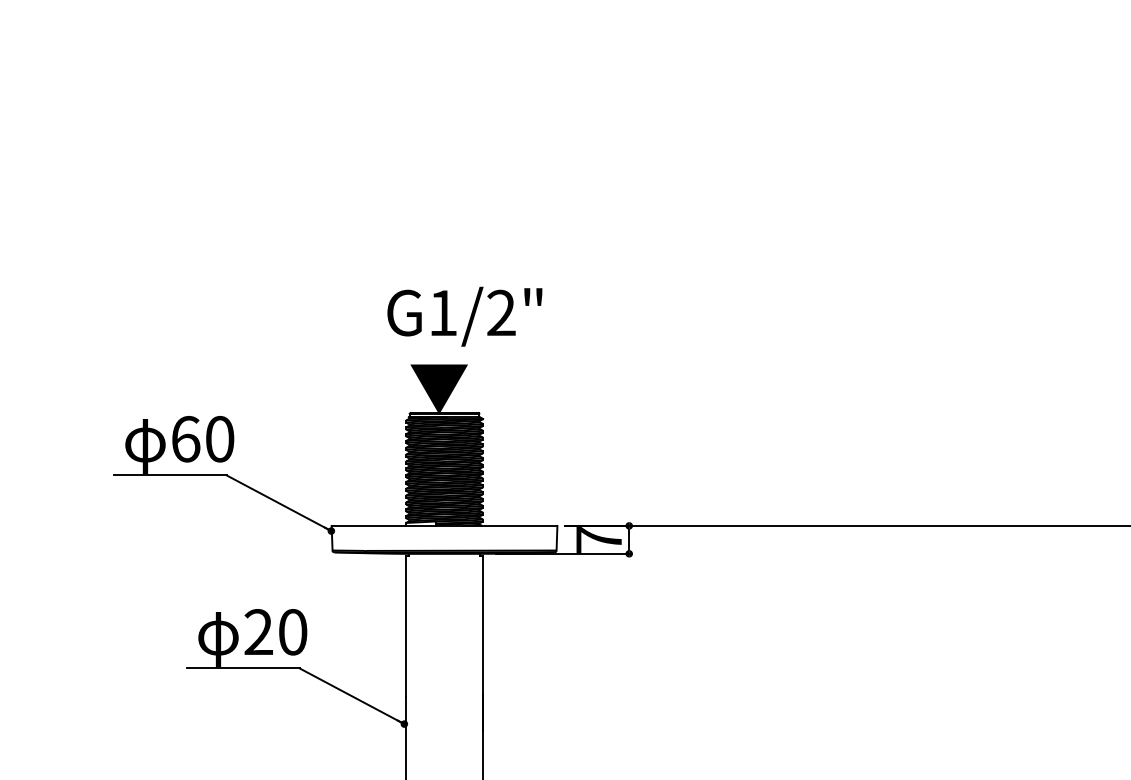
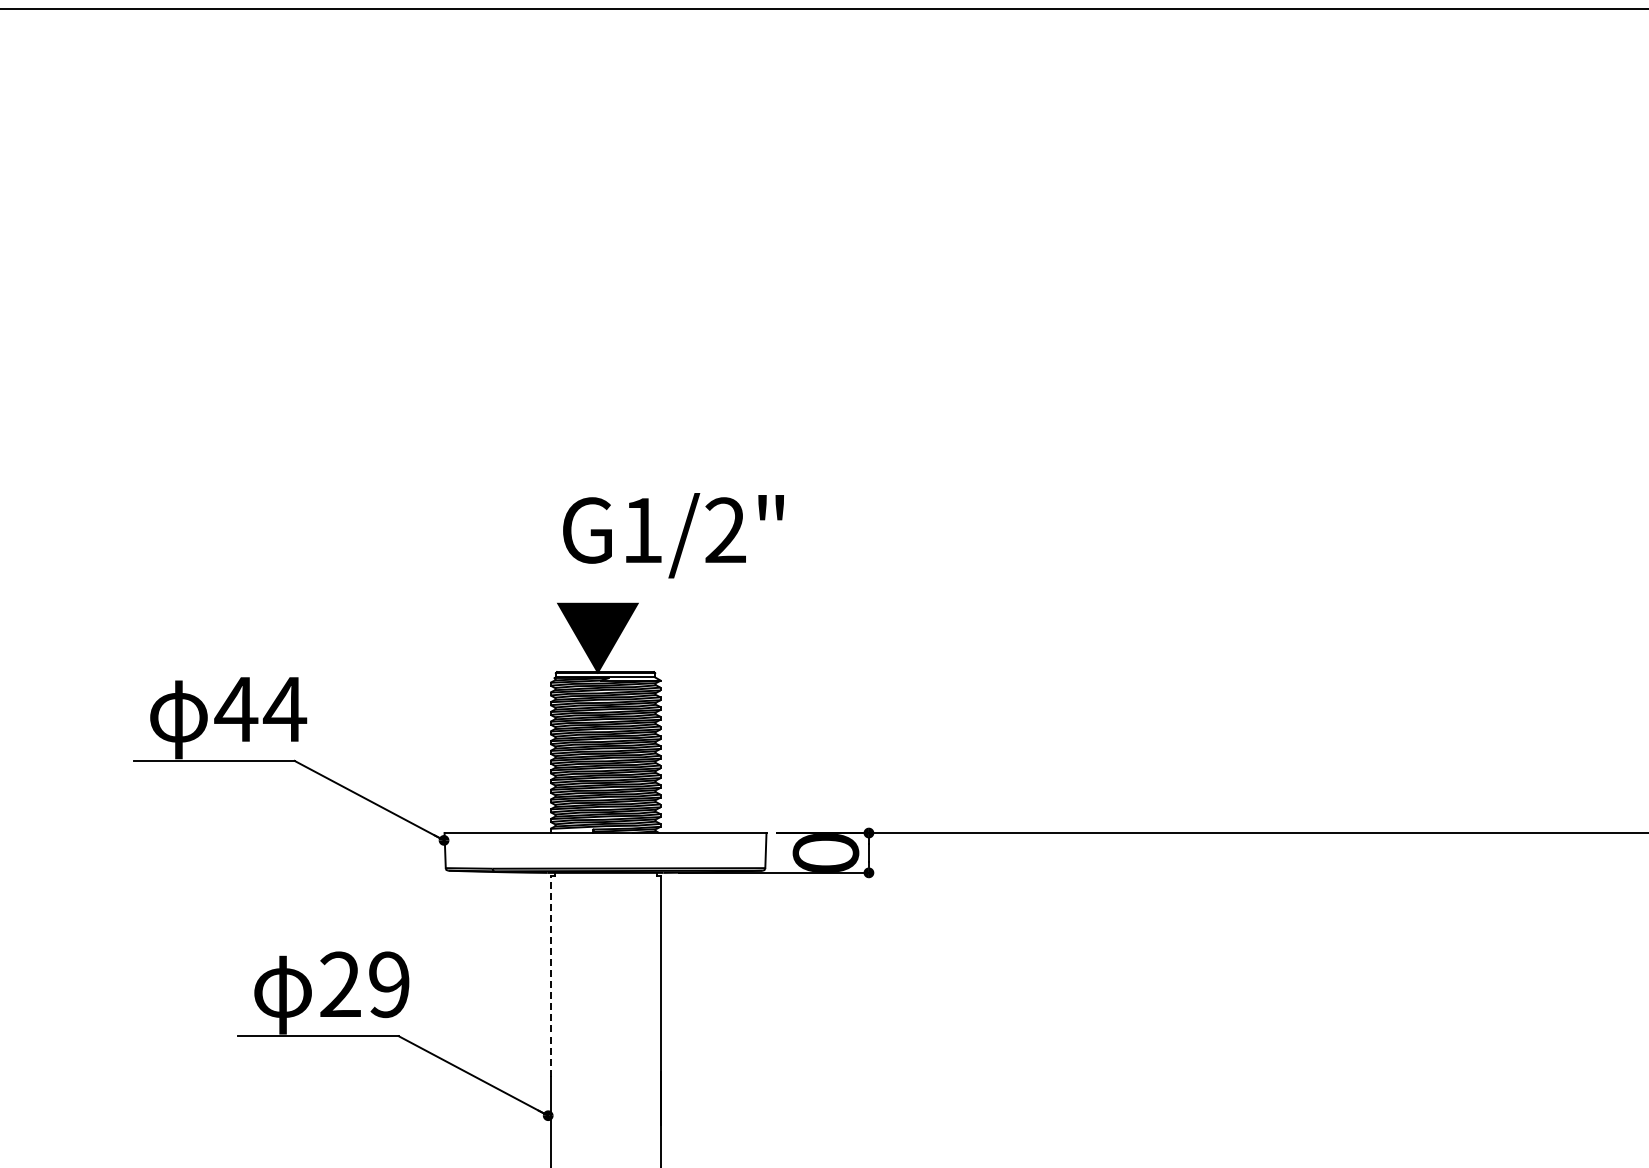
text: (464, 316) -> (673, 535), moved
text: (202, 439) -> (260, 709), 60 -> 44
text: (598, 539) -> (825, 852), 7 -> 0
line: (405, 625) -> (550, 975), solid -> dashed
text: (293, 632) -> (389, 984), 20 -> 29

